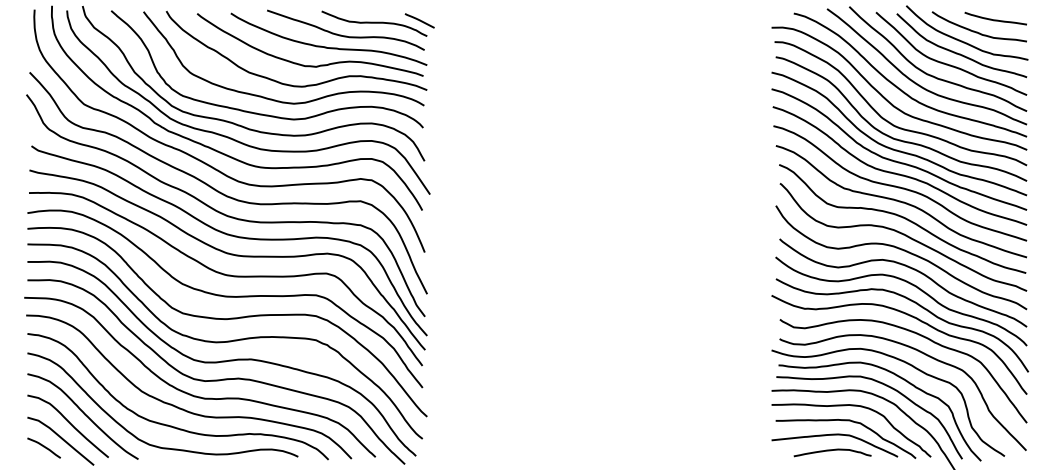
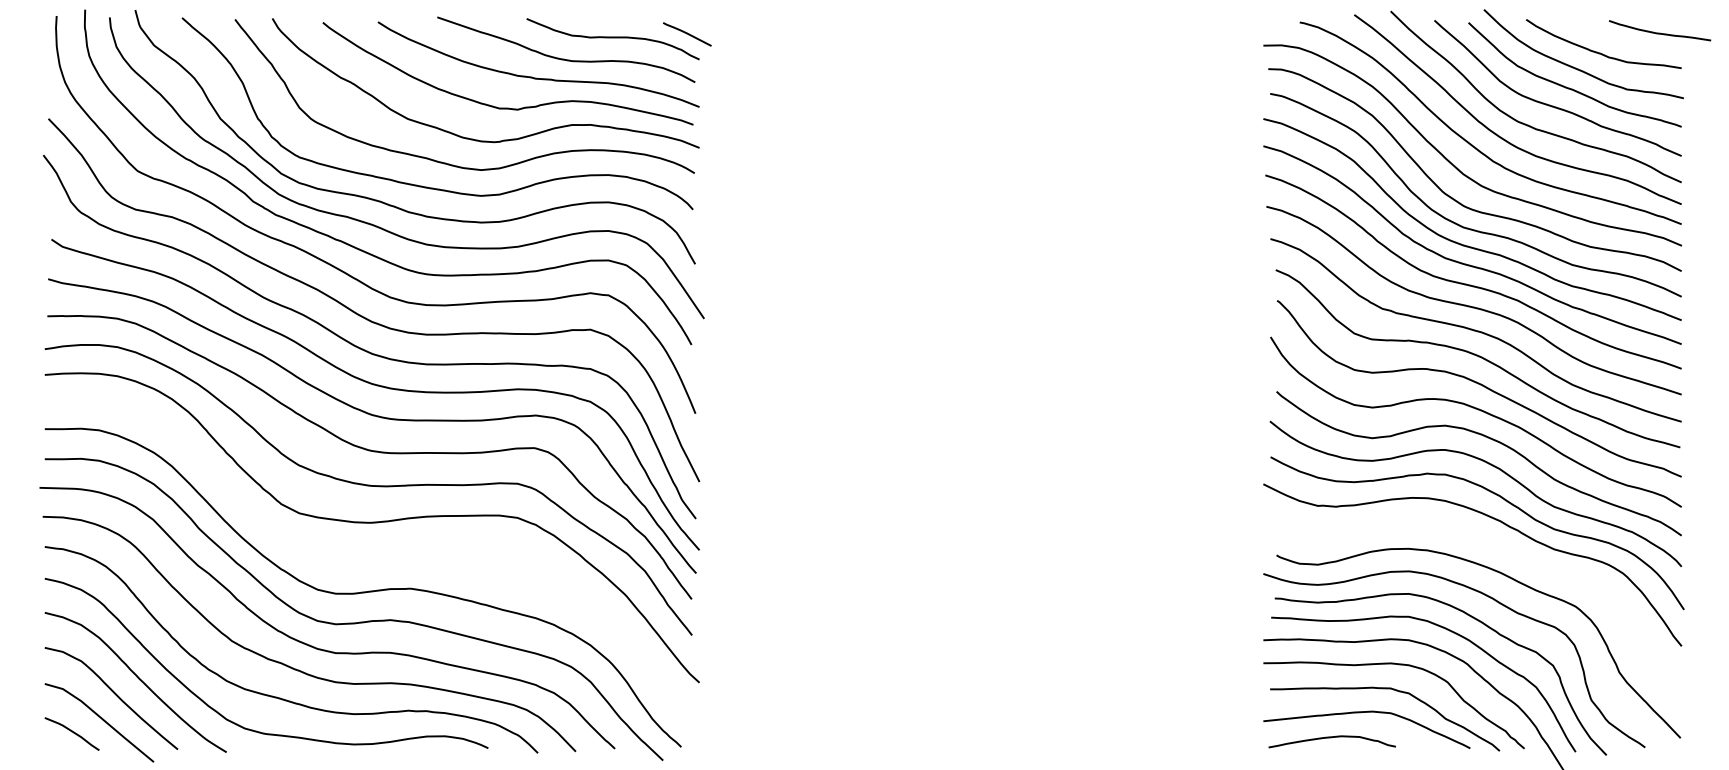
curve: (995, 19) -> (1659, 32), moved
curve: (920, 336) -> (1507, 551), removed
curve: (224, 341) -> (367, 559), removed
curve: (831, 451) -> (1330, 739), moved

